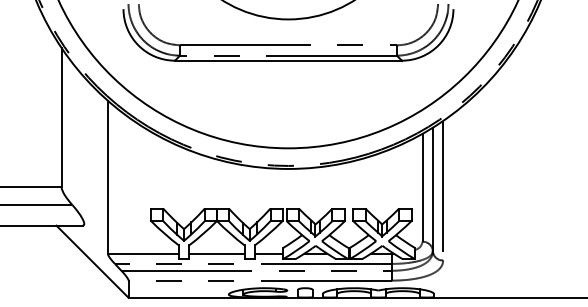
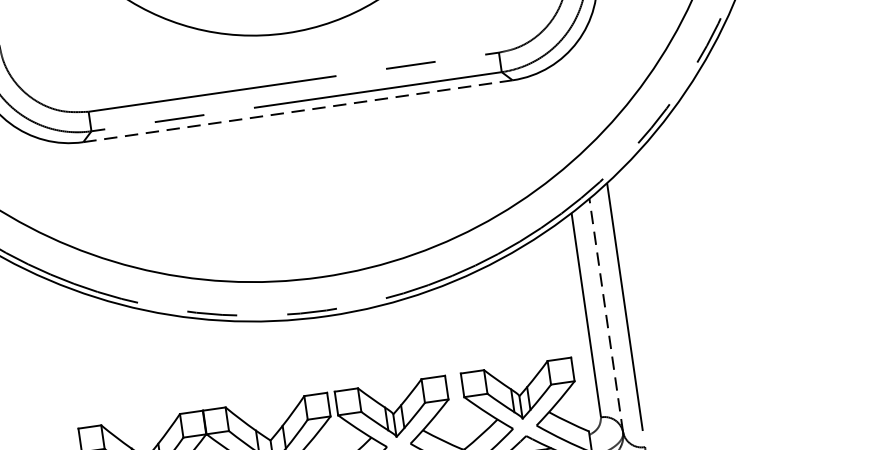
line: (288, 60) -> (297, 110), solid -> dashed
line: (432, 189) -> (605, 315), solid -> dashed

